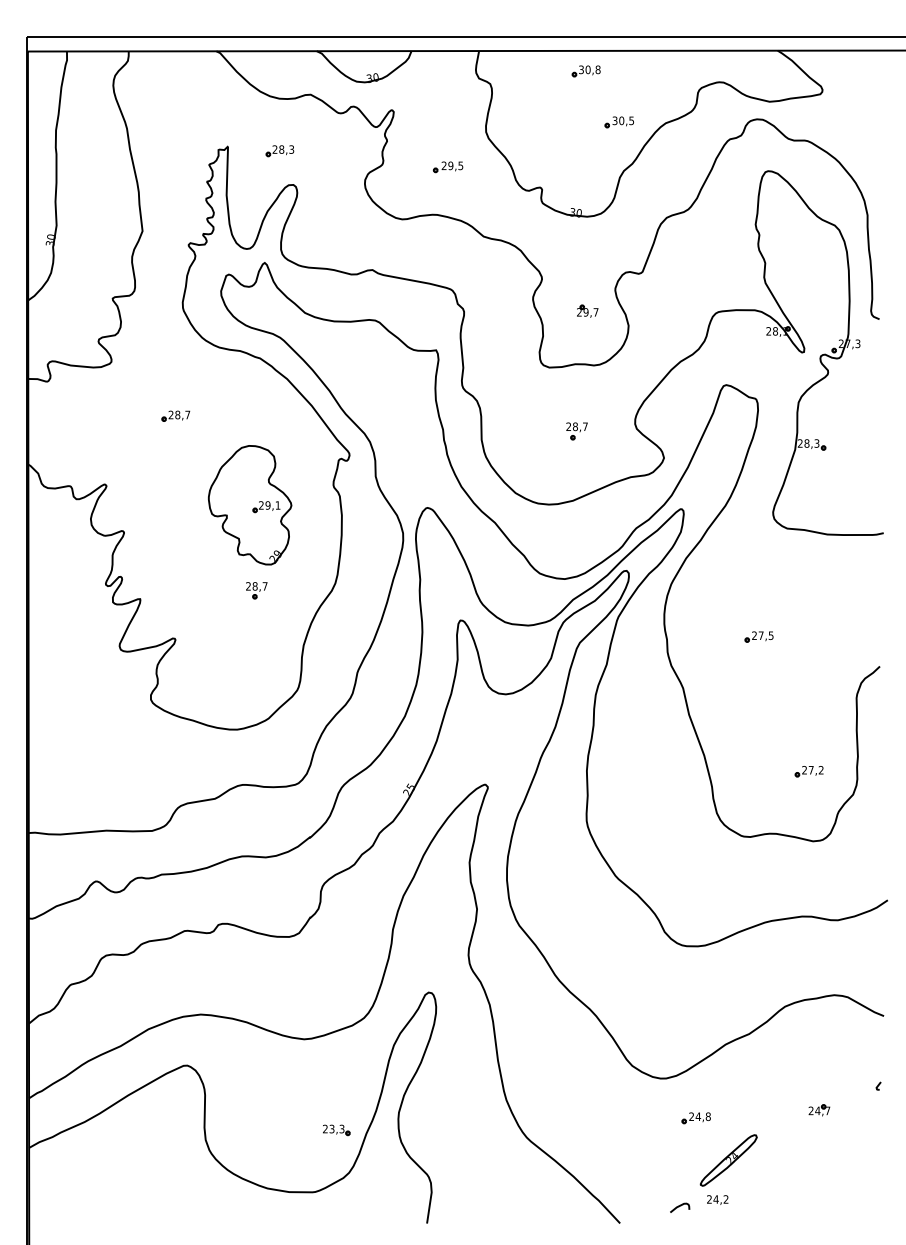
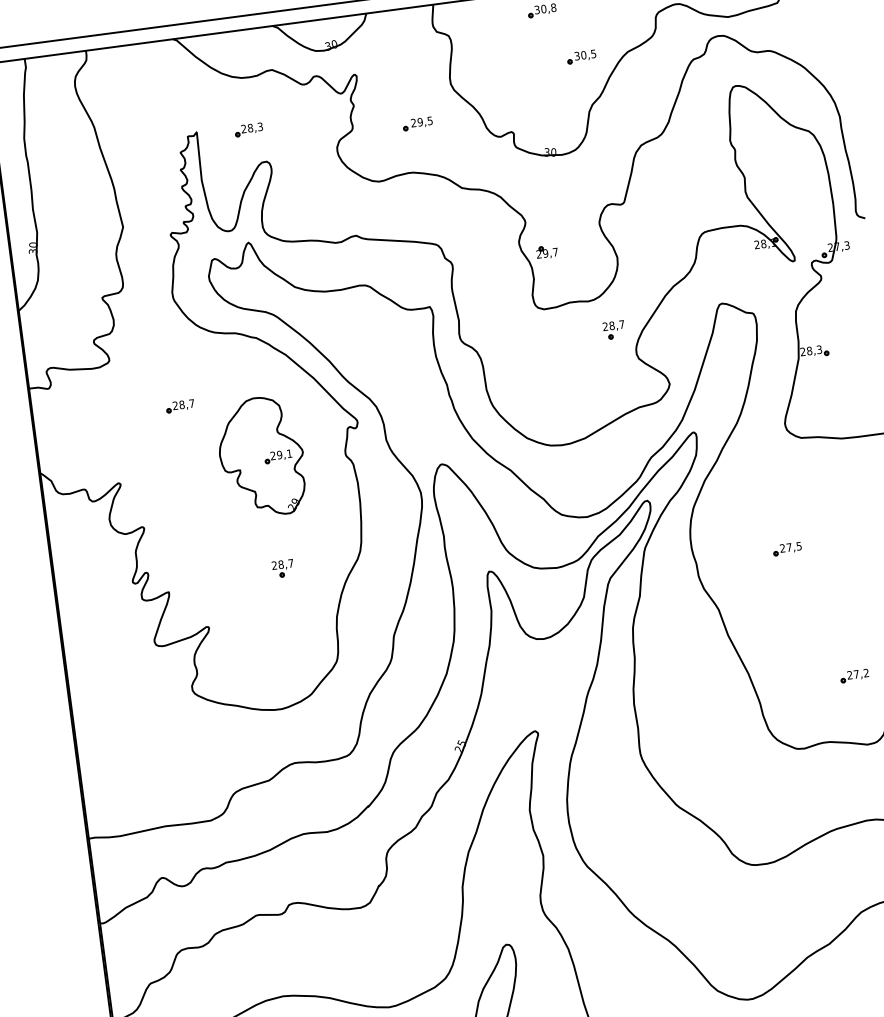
part: (587, 310) -> (546, 251), moved
part: (576, 431) -> (613, 330), moved
part: (250, 505) -> (262, 457), moved

